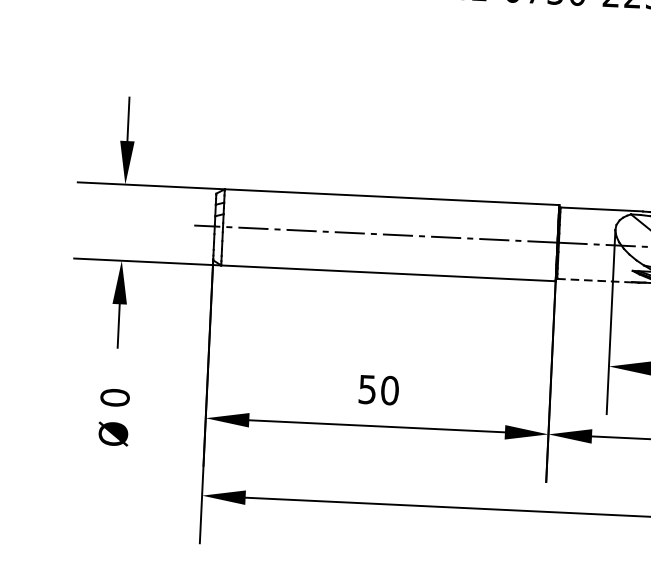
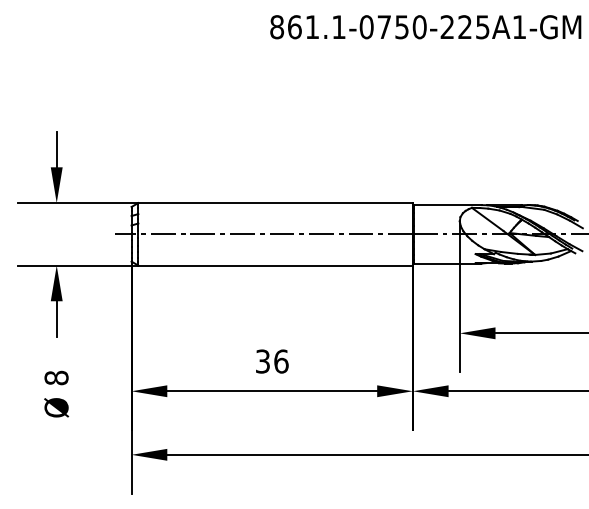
line: (597, 280) -> (447, 263), dashed -> solid
text: (379, 390) -> (272, 361), 50 -> 36
text: (115, 397) -> (56, 377), 0 -> 8

